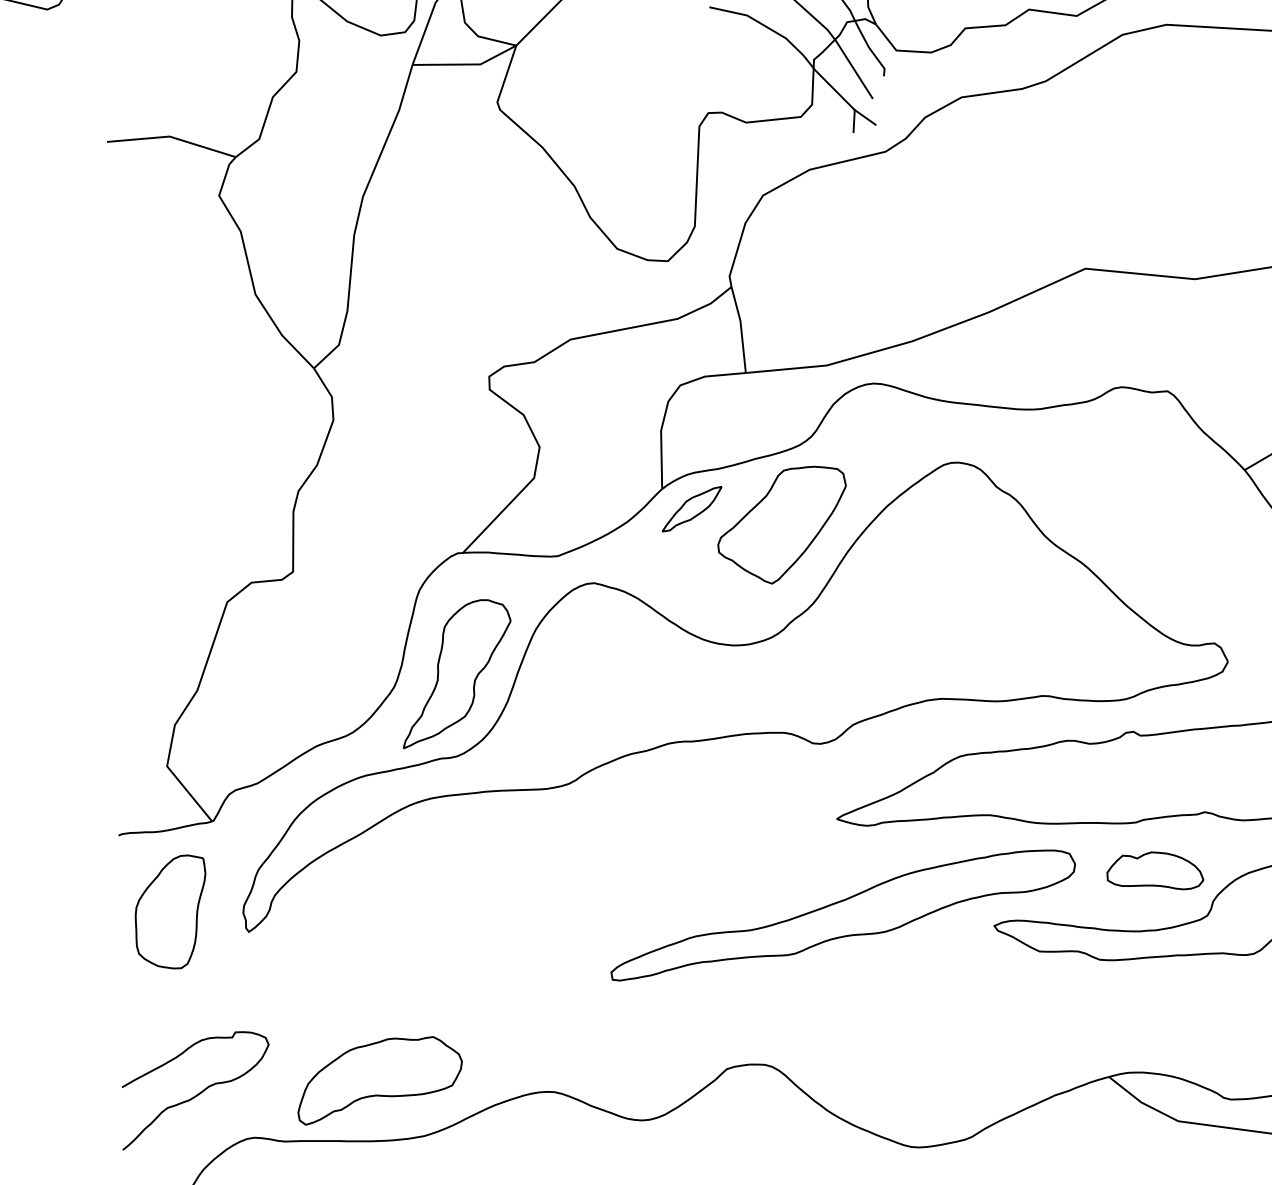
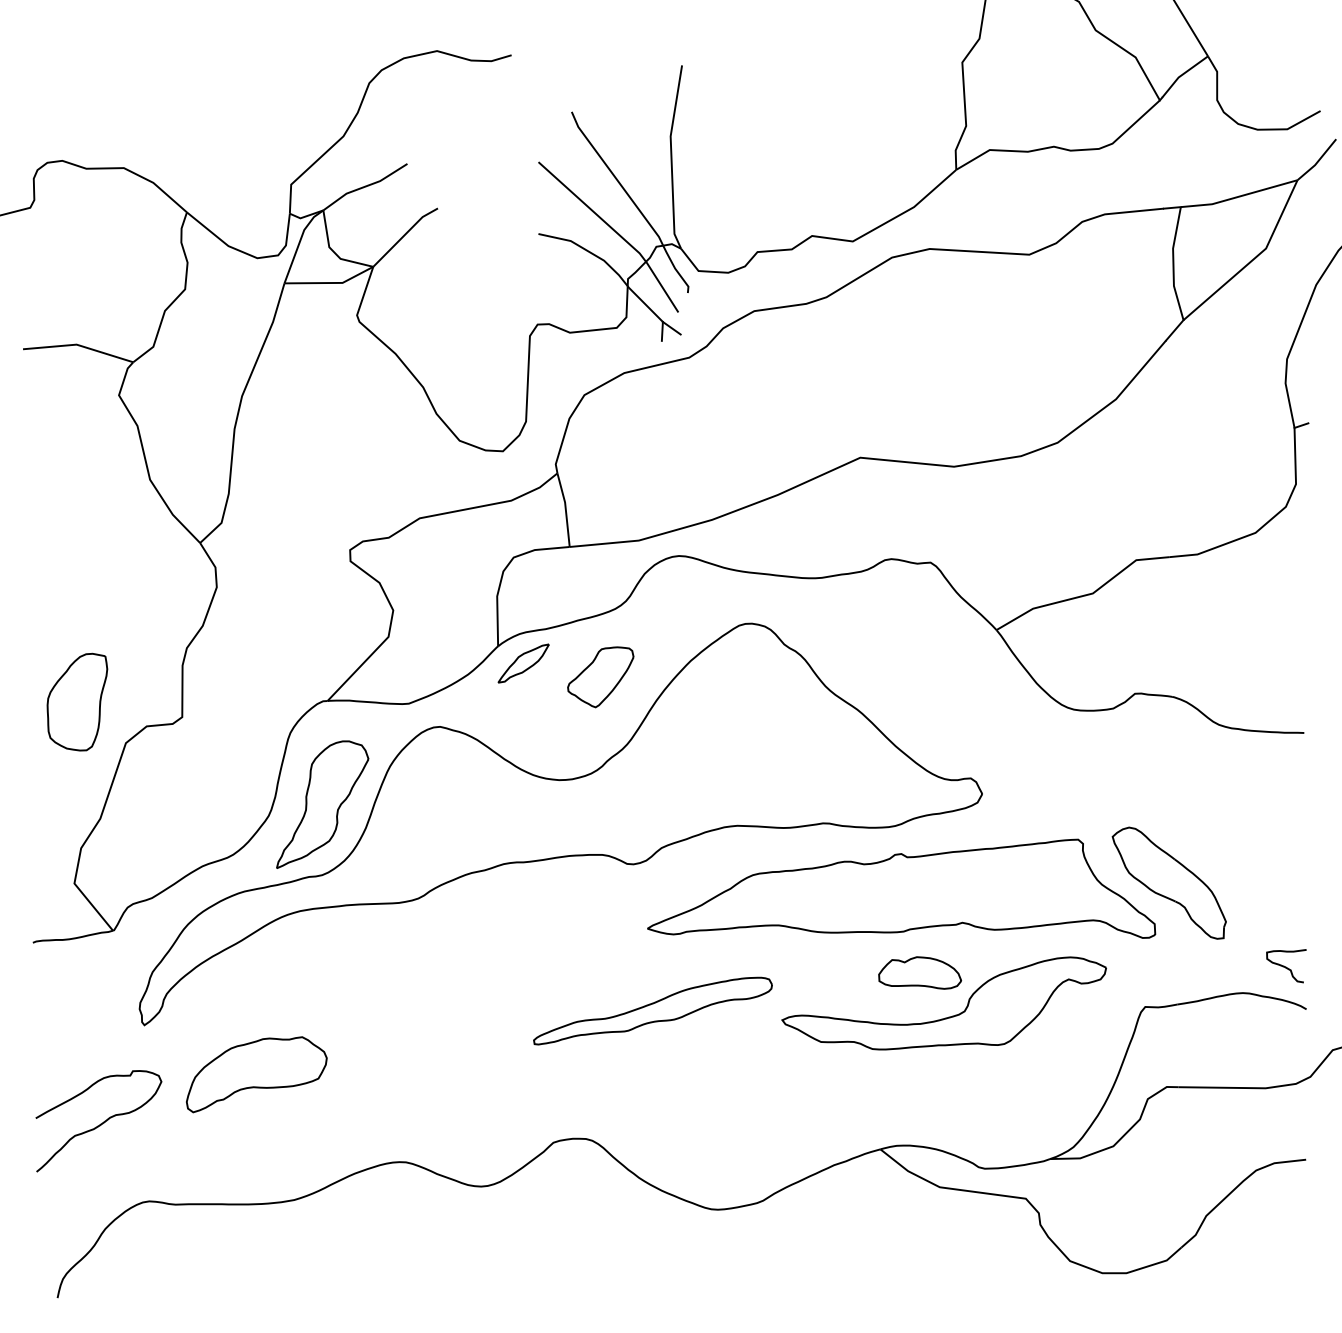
part: (781, 525) -> (600, 677), size x0.6
part: (170, 911) -> (77, 701), moved
part: (842, 914) -> (652, 1010), size x0.6
part: (379, 1080) -> (256, 1074), moved
curve: (197, 1093) -> (100, 1123), moved

